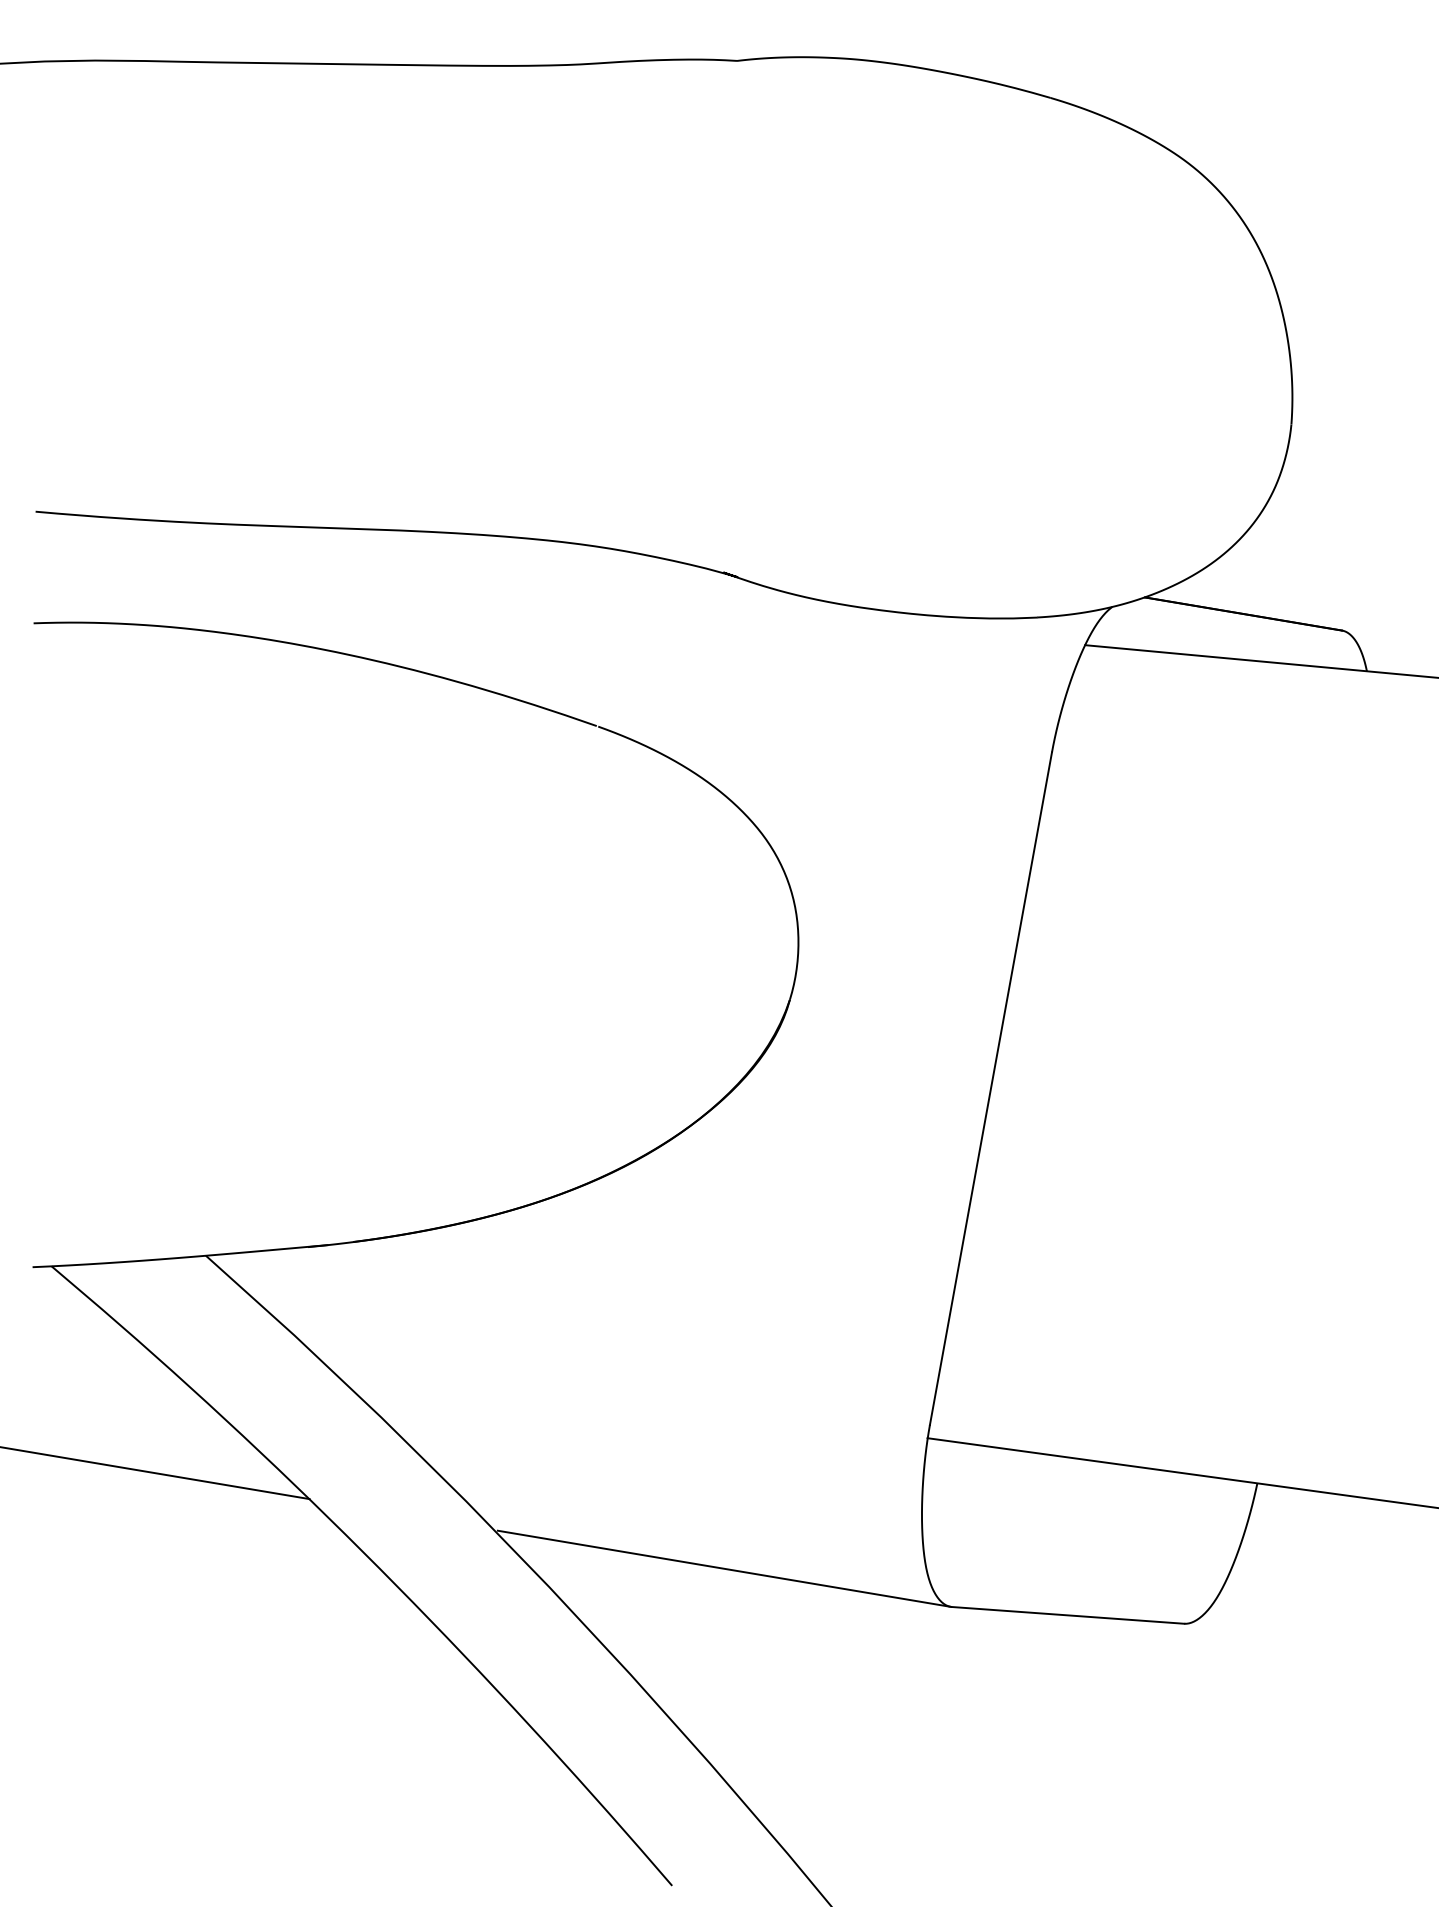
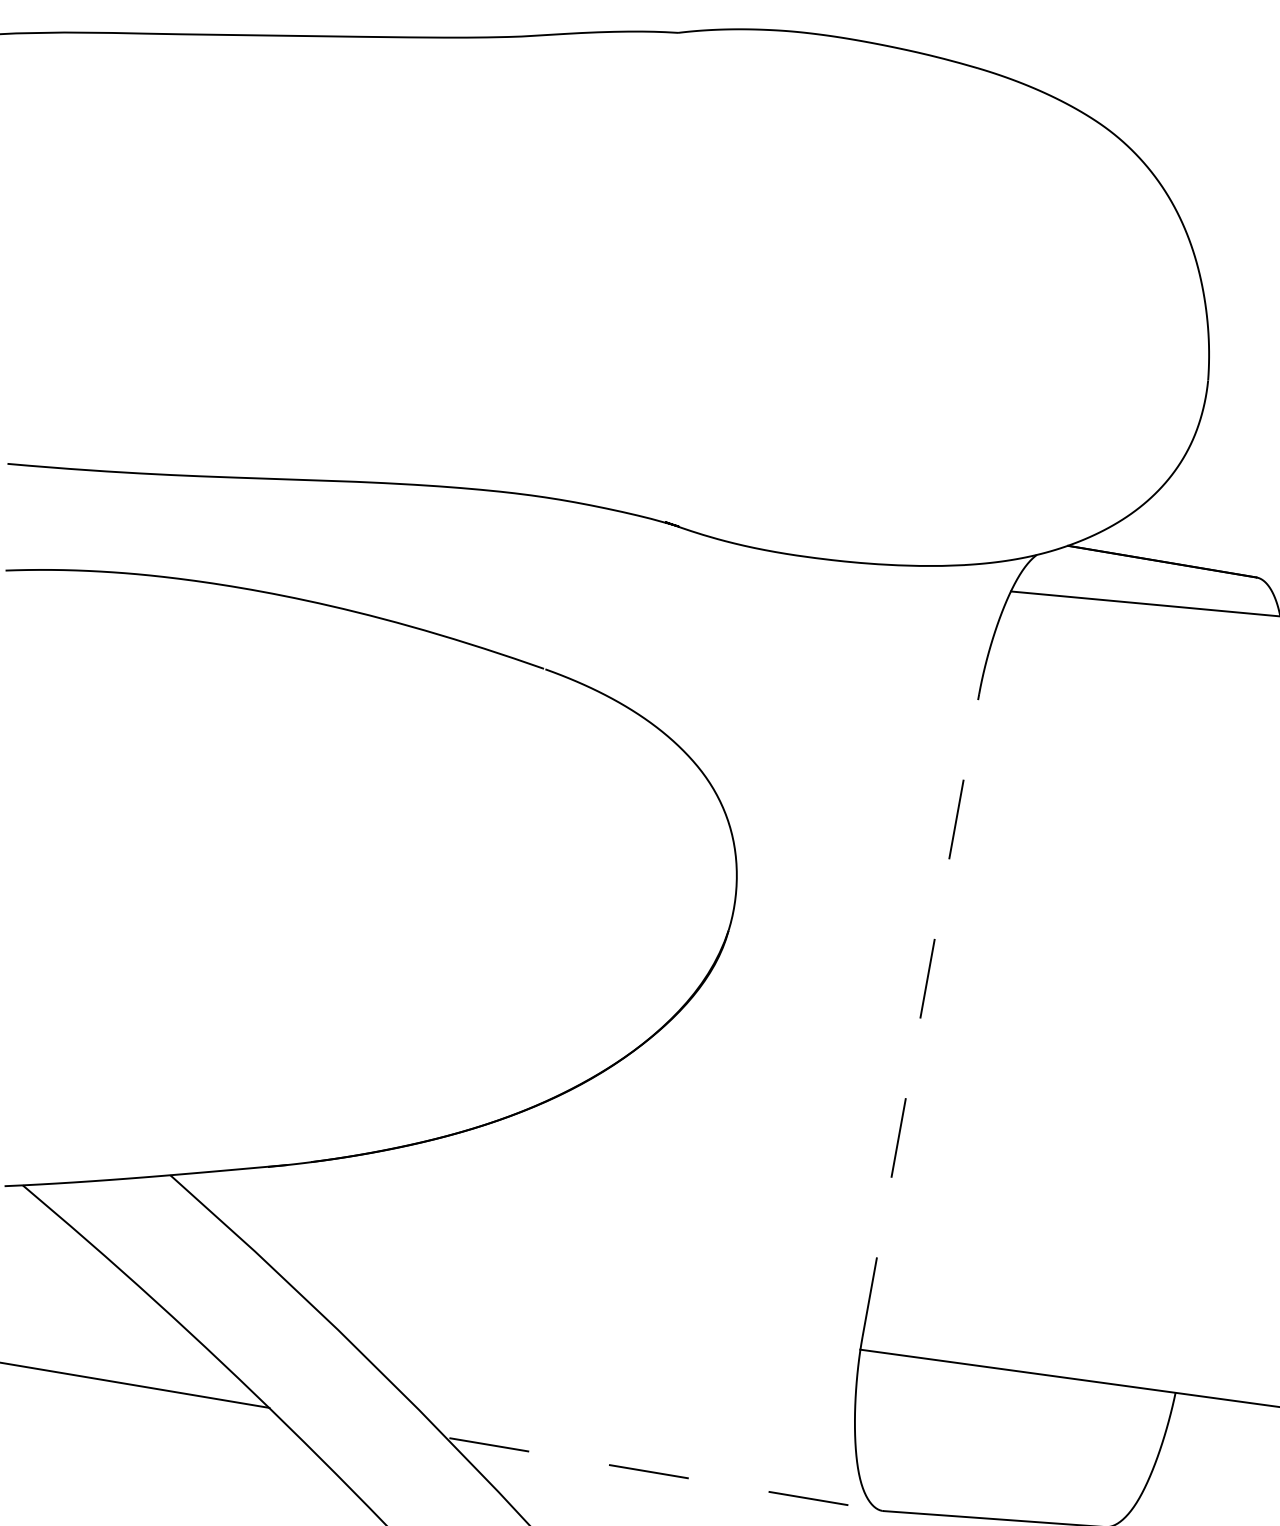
line: (990, 1088) -> (920, 1015), solid -> dashed
line: (724, 1568) -> (666, 1474), solid -> dashed

